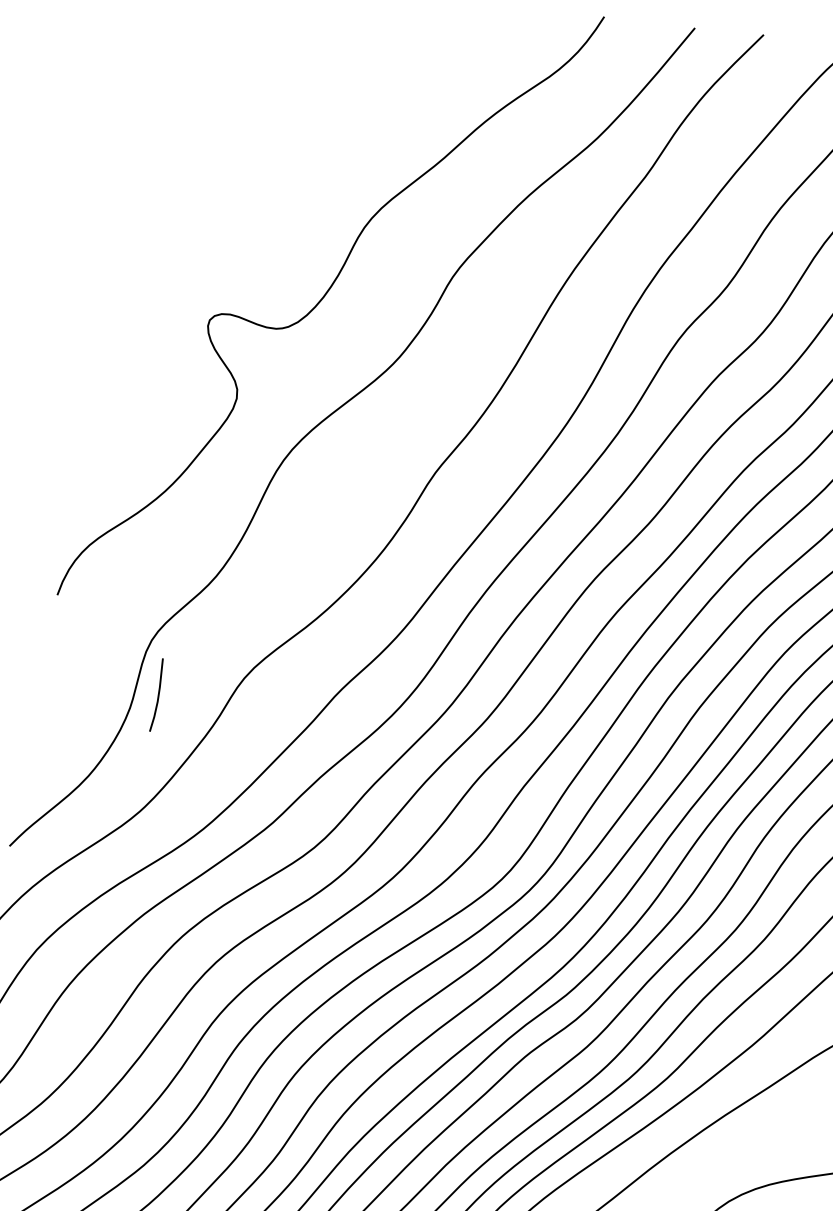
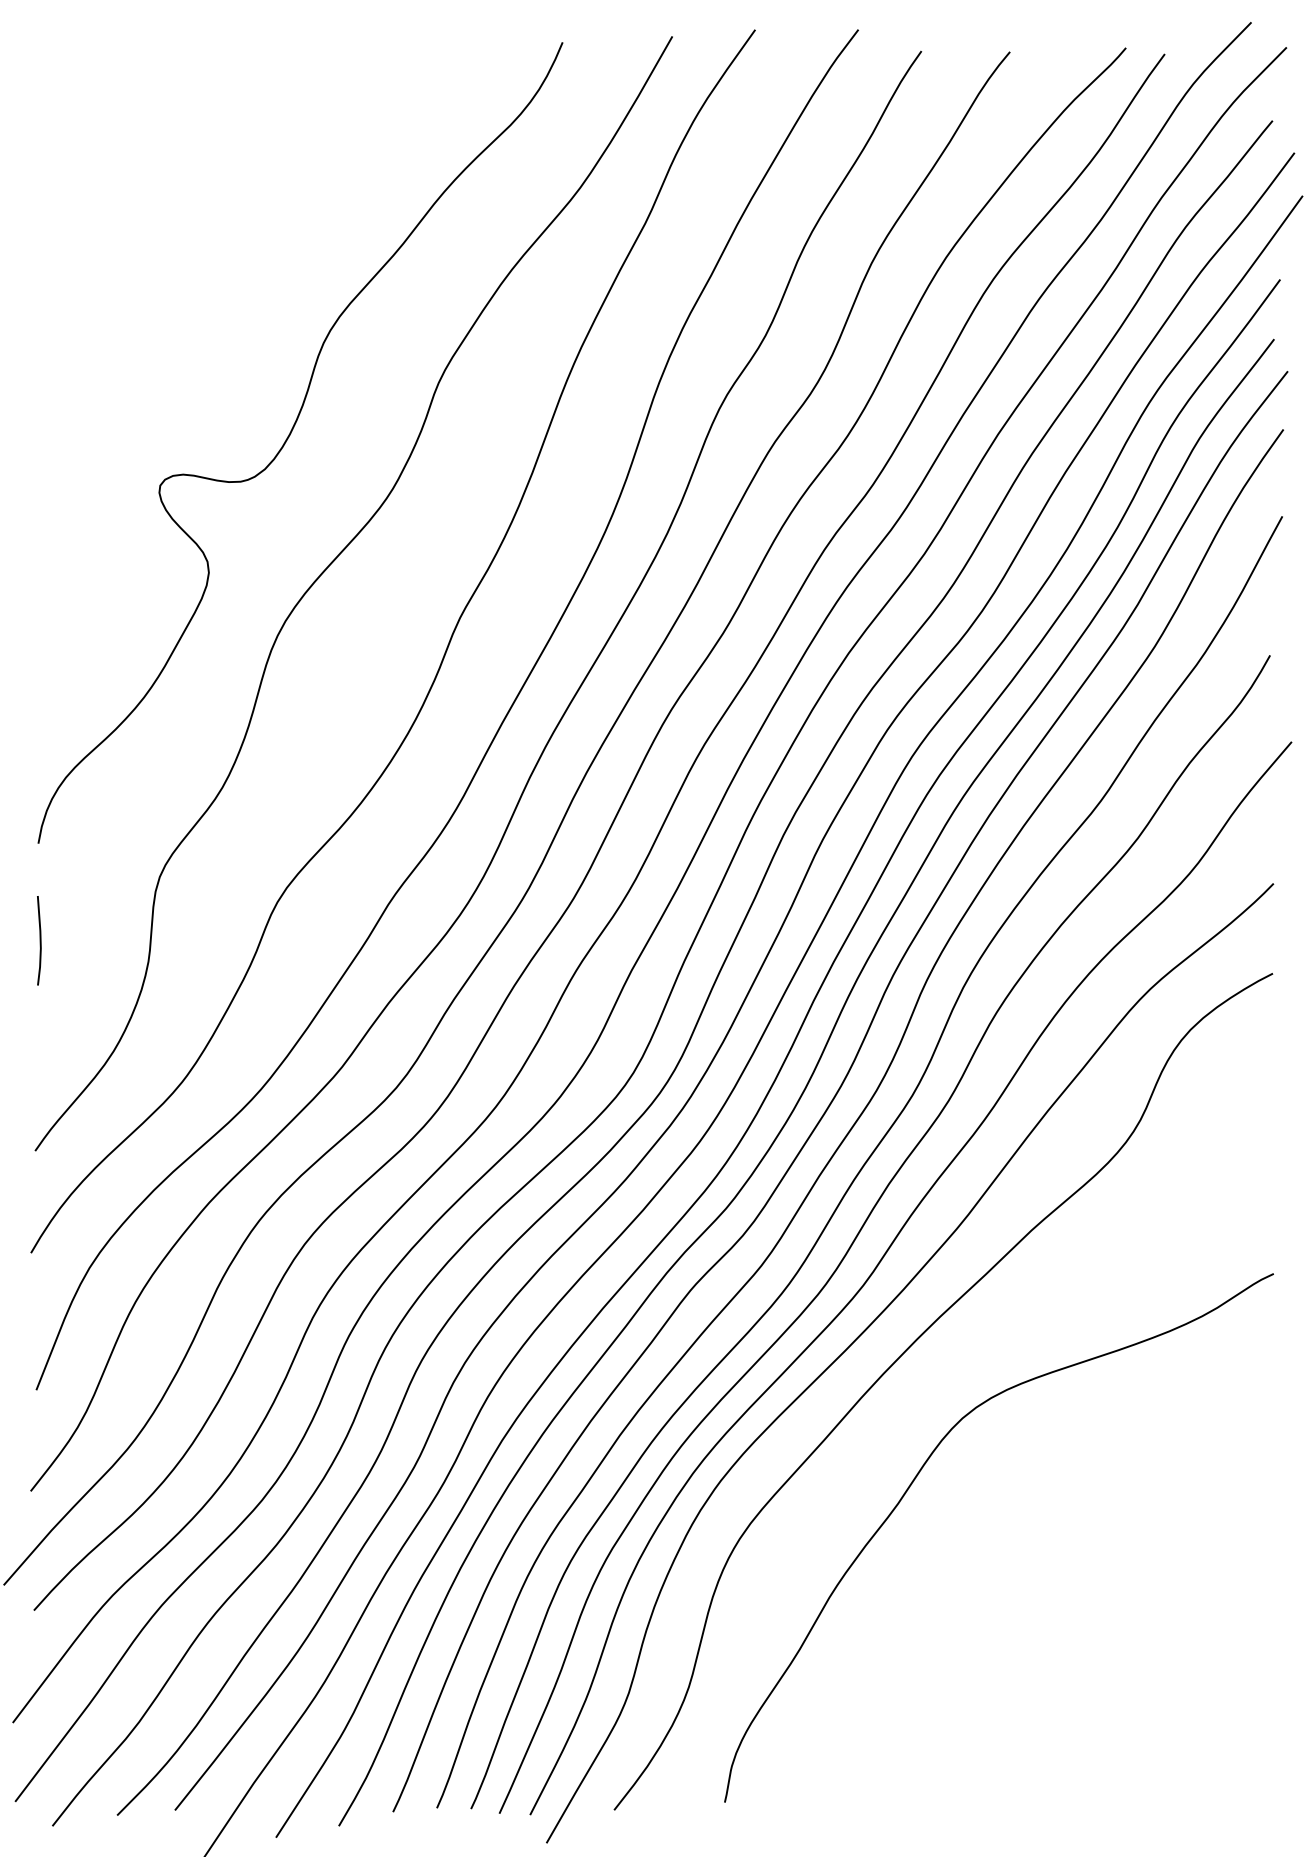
line: (157, 695) -> (39, 940), moved

